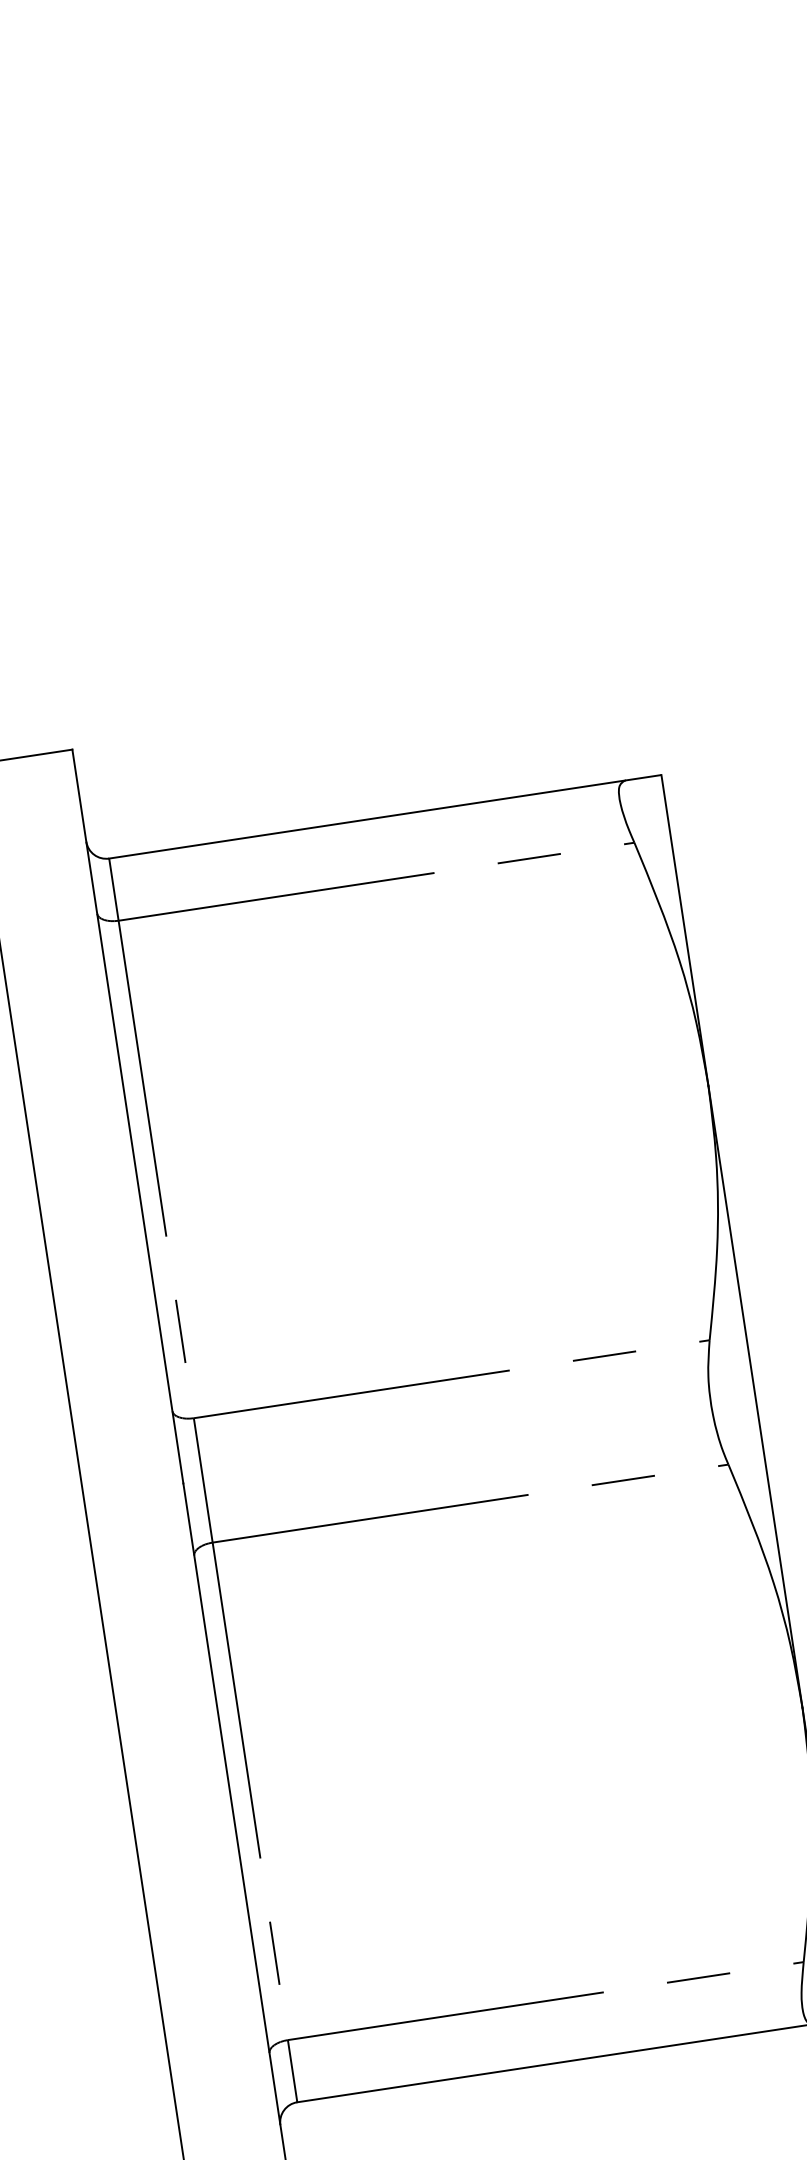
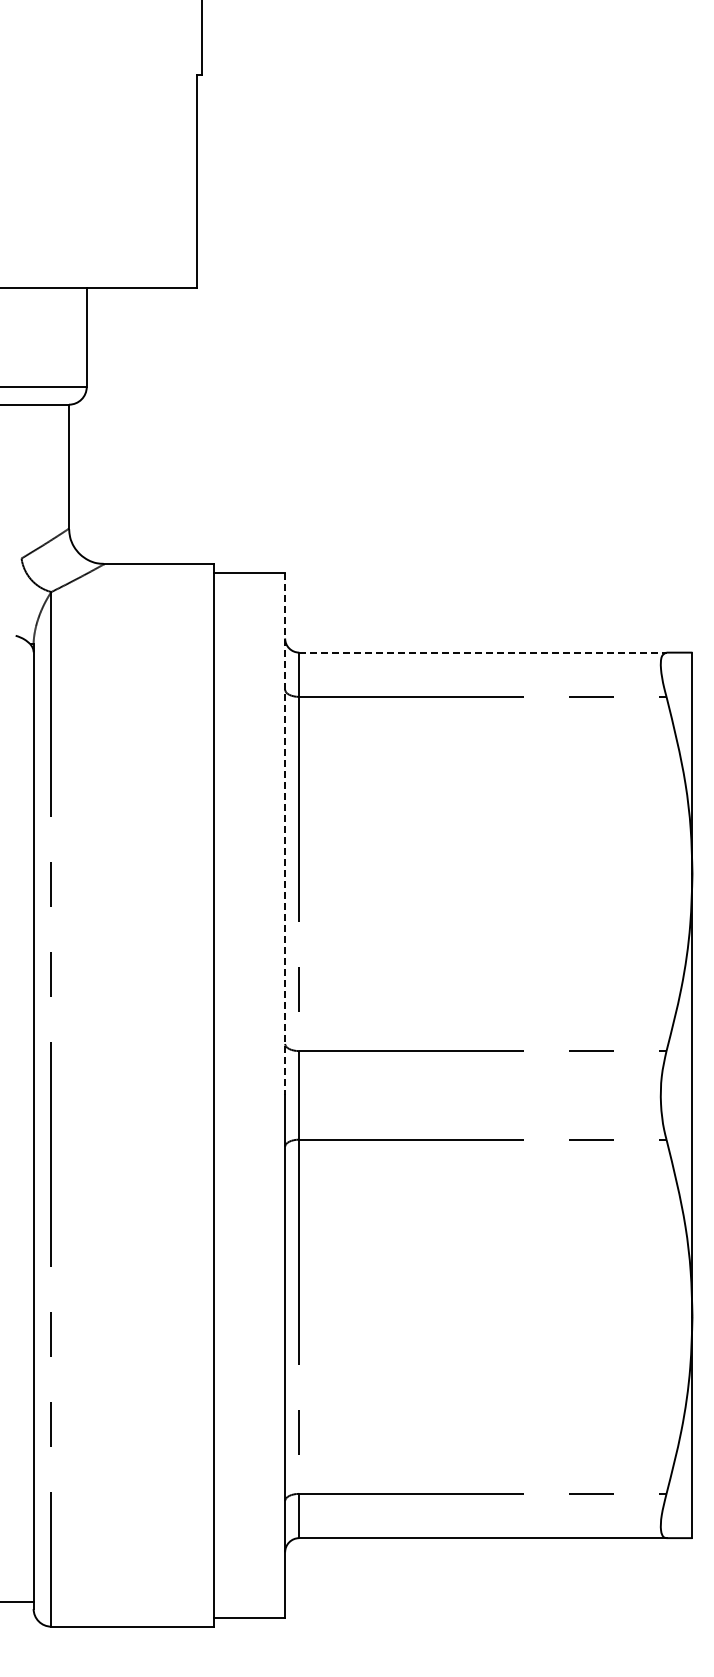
line: (366, 819) -> (482, 652), solid -> dashed
line: (128, 1116) -> (285, 834), solid -> dashed

